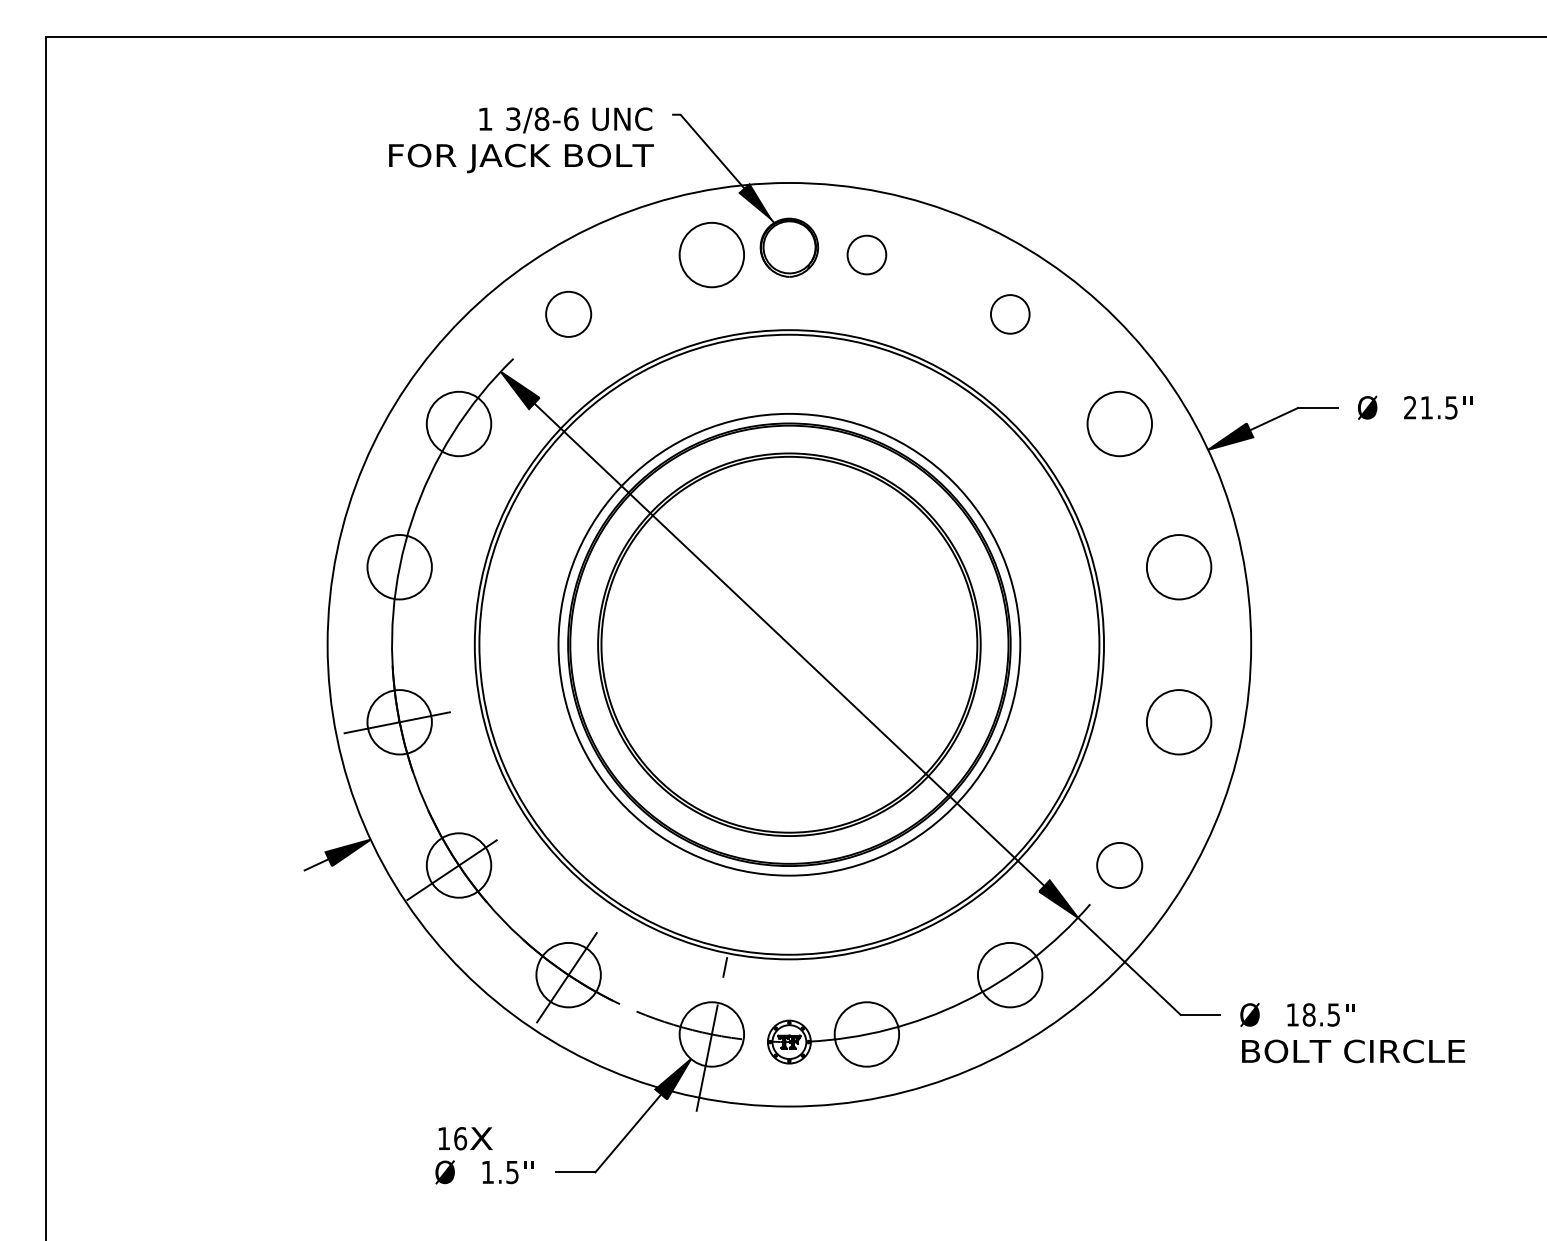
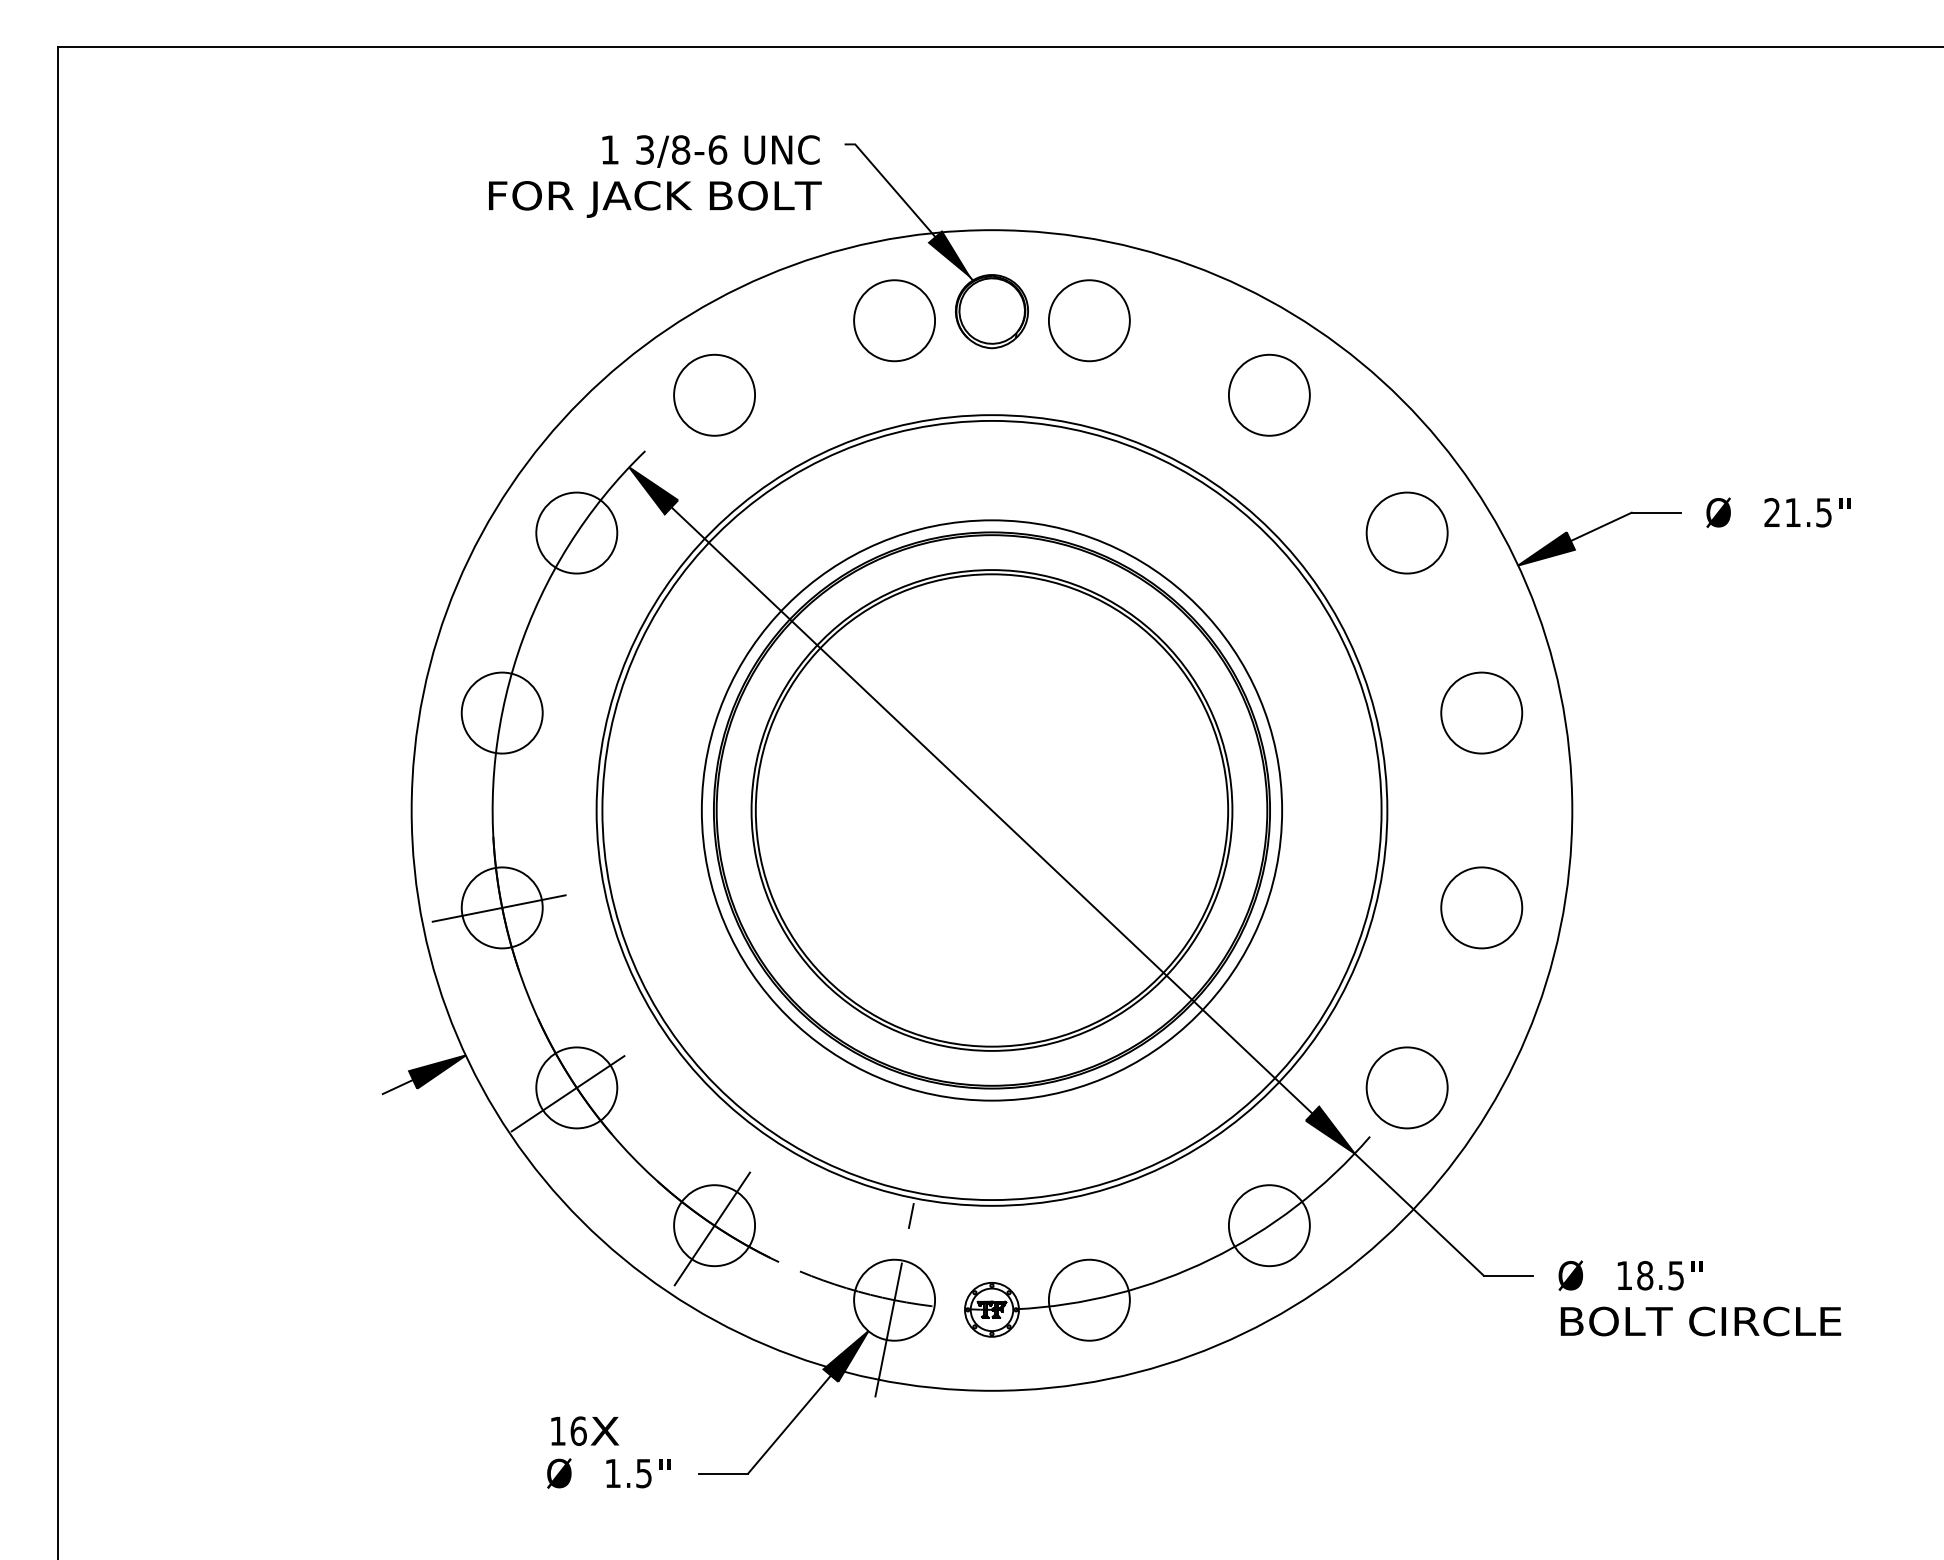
circle: (866, 254) -> (1088, 320), size x1.67
circle: (568, 314) -> (714, 395), size x1.43
circle: (1010, 314) -> (1269, 395), size x1.67
circle: (1119, 865) -> (1406, 1087), size x1.43

